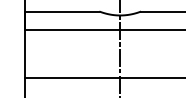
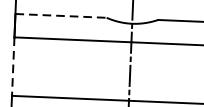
line: (62, 11) -> (61, 15), solid -> dashed
line: (25, 54) -> (13, 66), solid -> dashed

